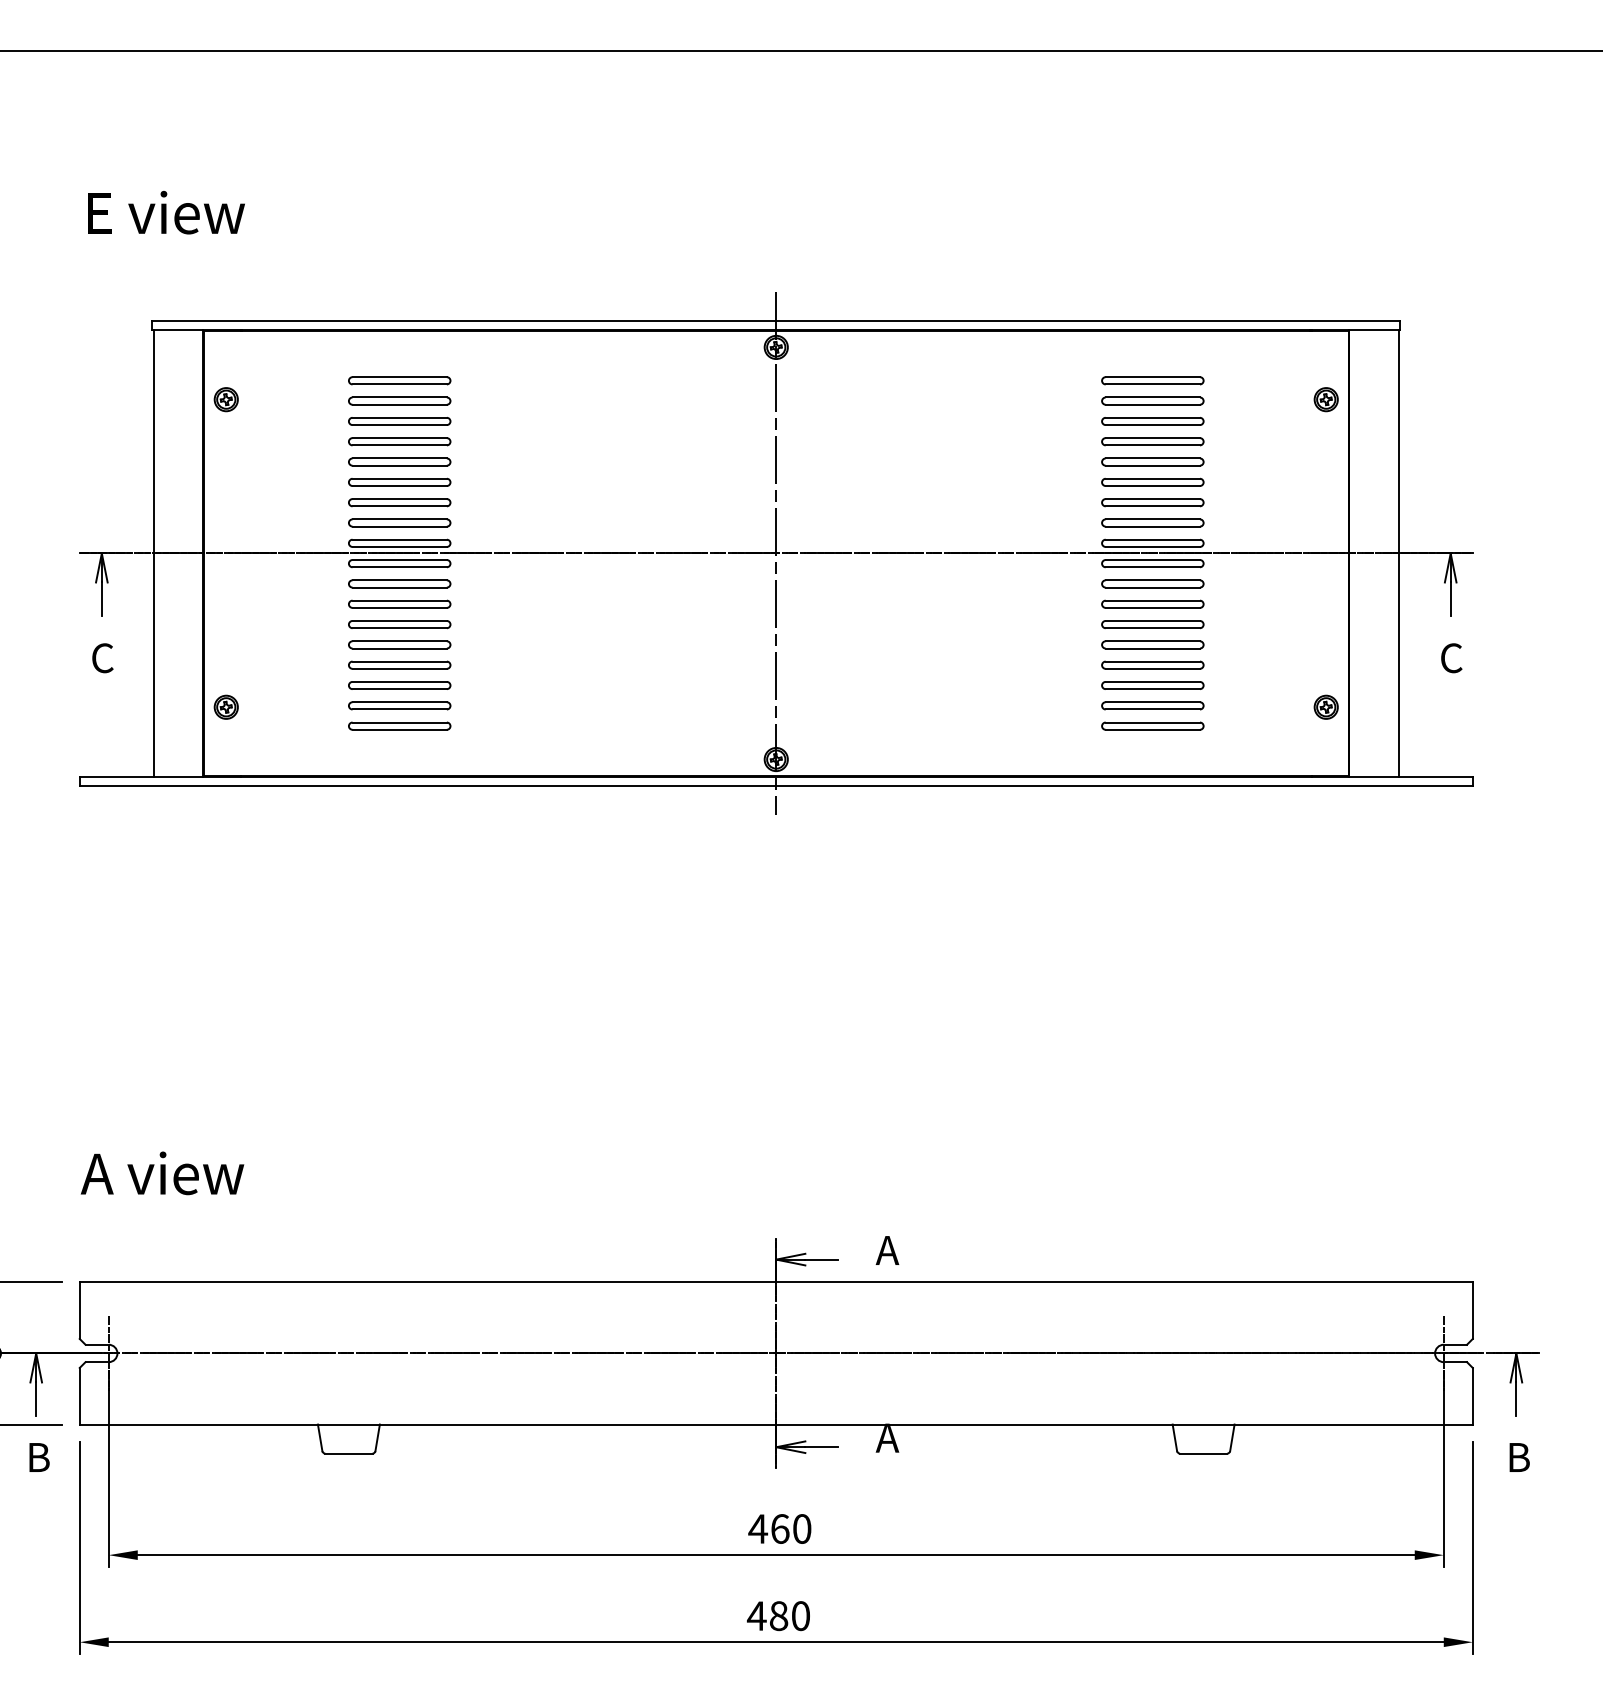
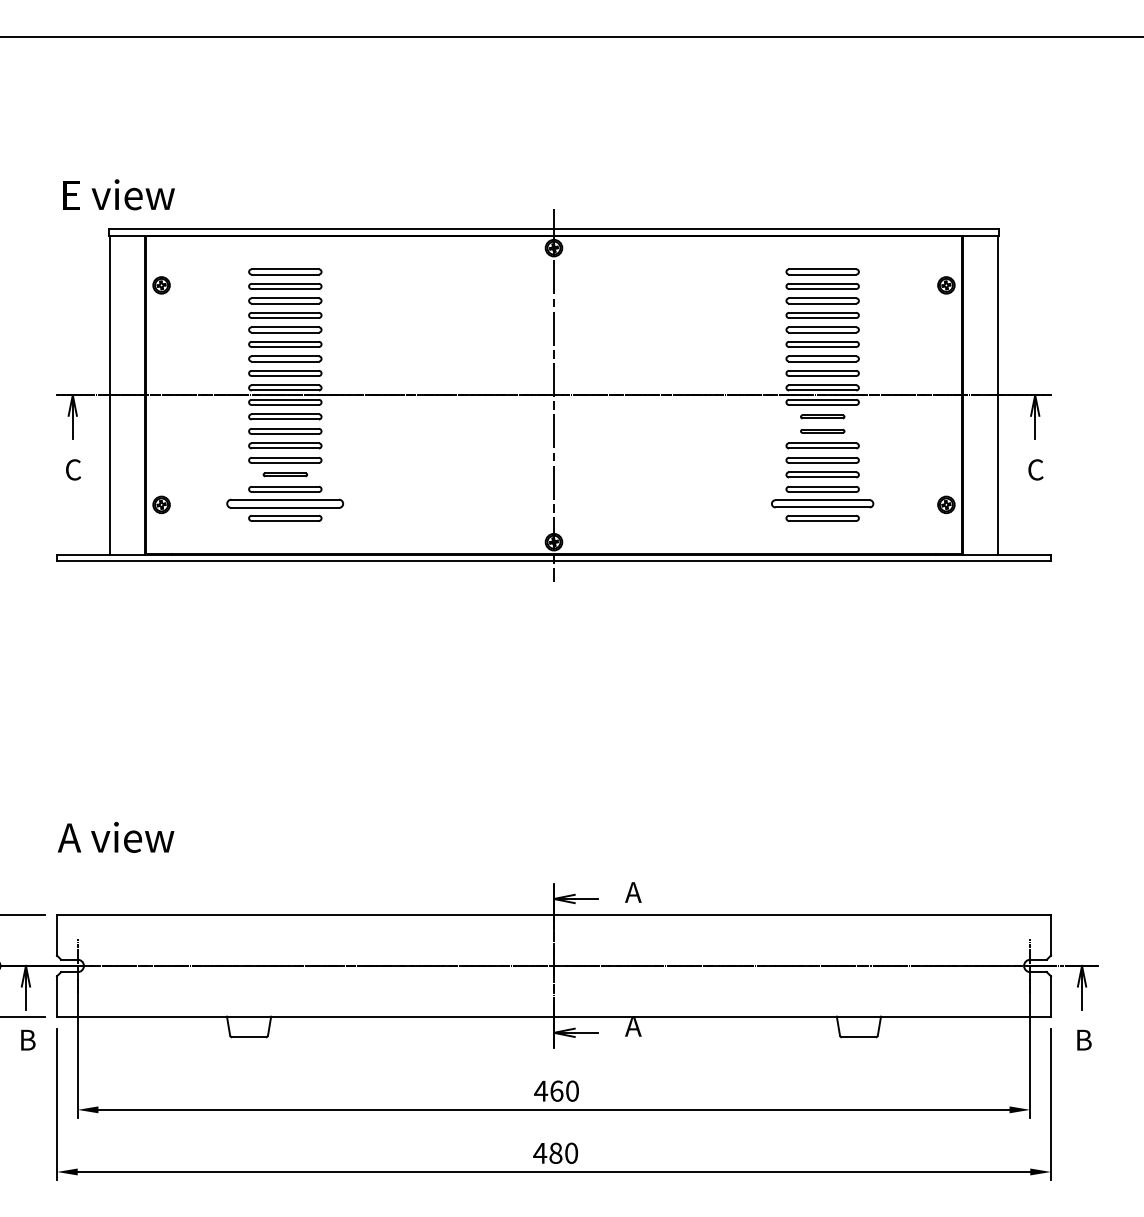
text: (166, 212) -> (118, 194), moved
part: (1152, 583) -> (822, 416), size x0.6
part: (1152, 603) -> (822, 430), size x0.6
part: (399, 664) -> (285, 474), size x0.6
part: (399, 705) -> (285, 503), size x1.6
part: (1152, 705) -> (822, 503), size x1.4

